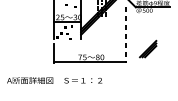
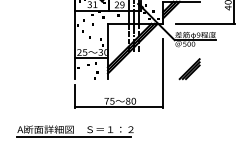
line: (126, 34) -> (163, 73), dashed -> solid
part: (147, 49) -> (189, 69), moved
line: (53, 87) -> (73, 137), added

